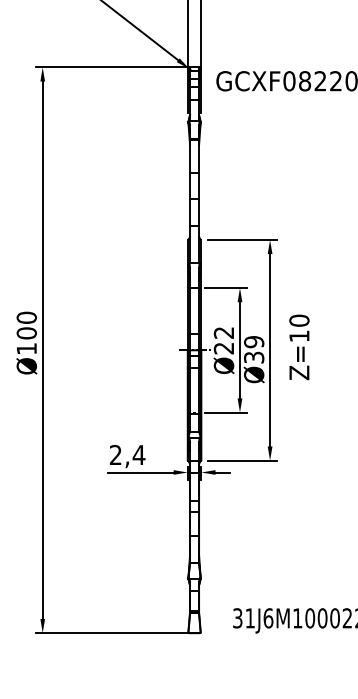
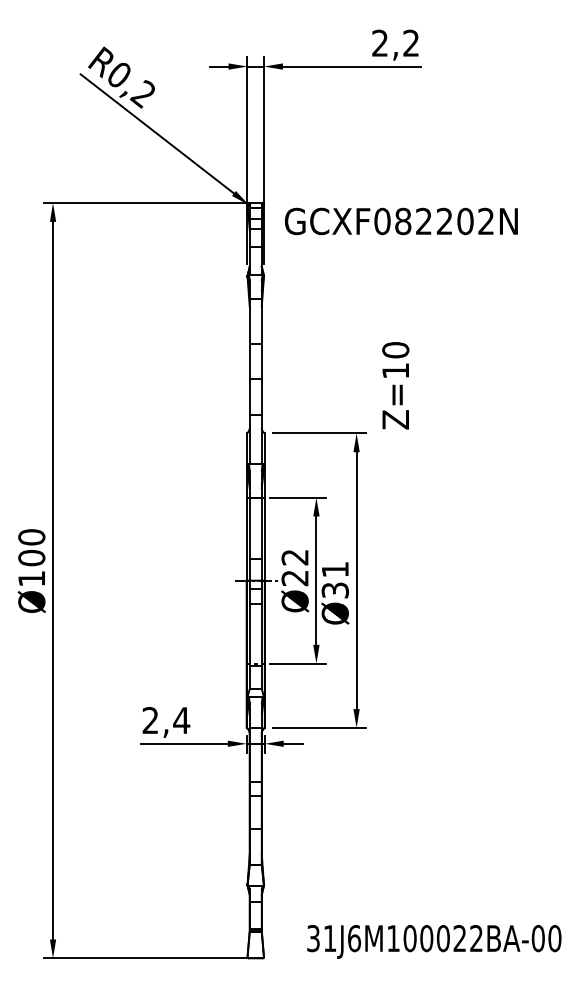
text: (253, 341) -> (334, 569), Ø39 -> Ø31
text: (299, 347) -> (395, 385), moved

